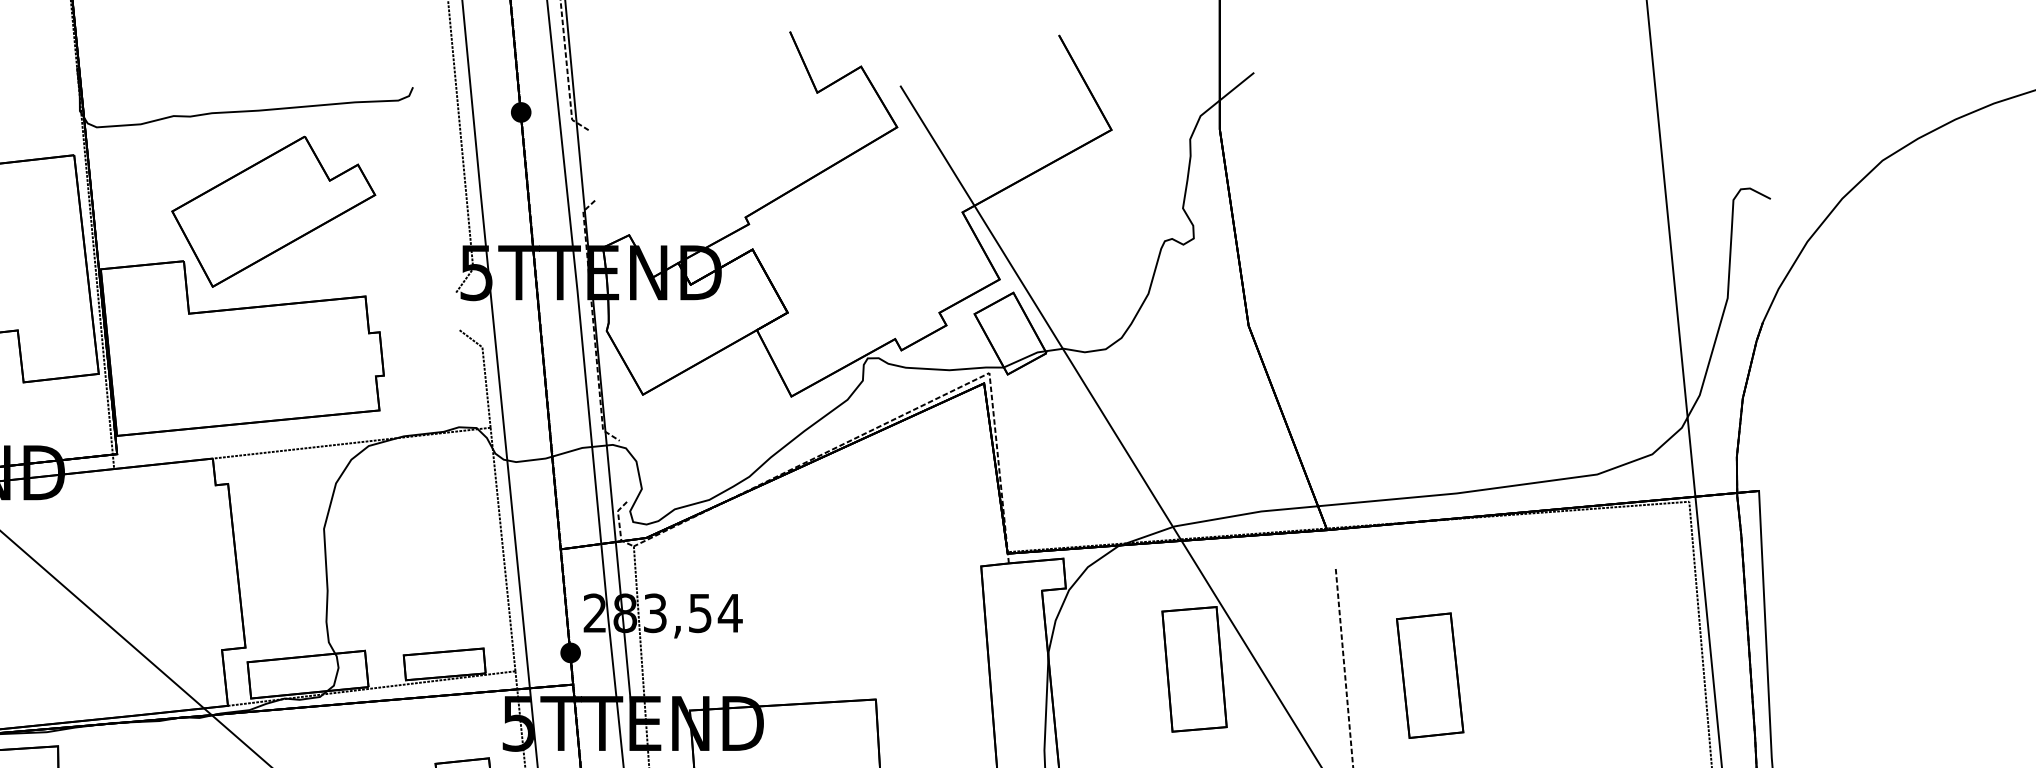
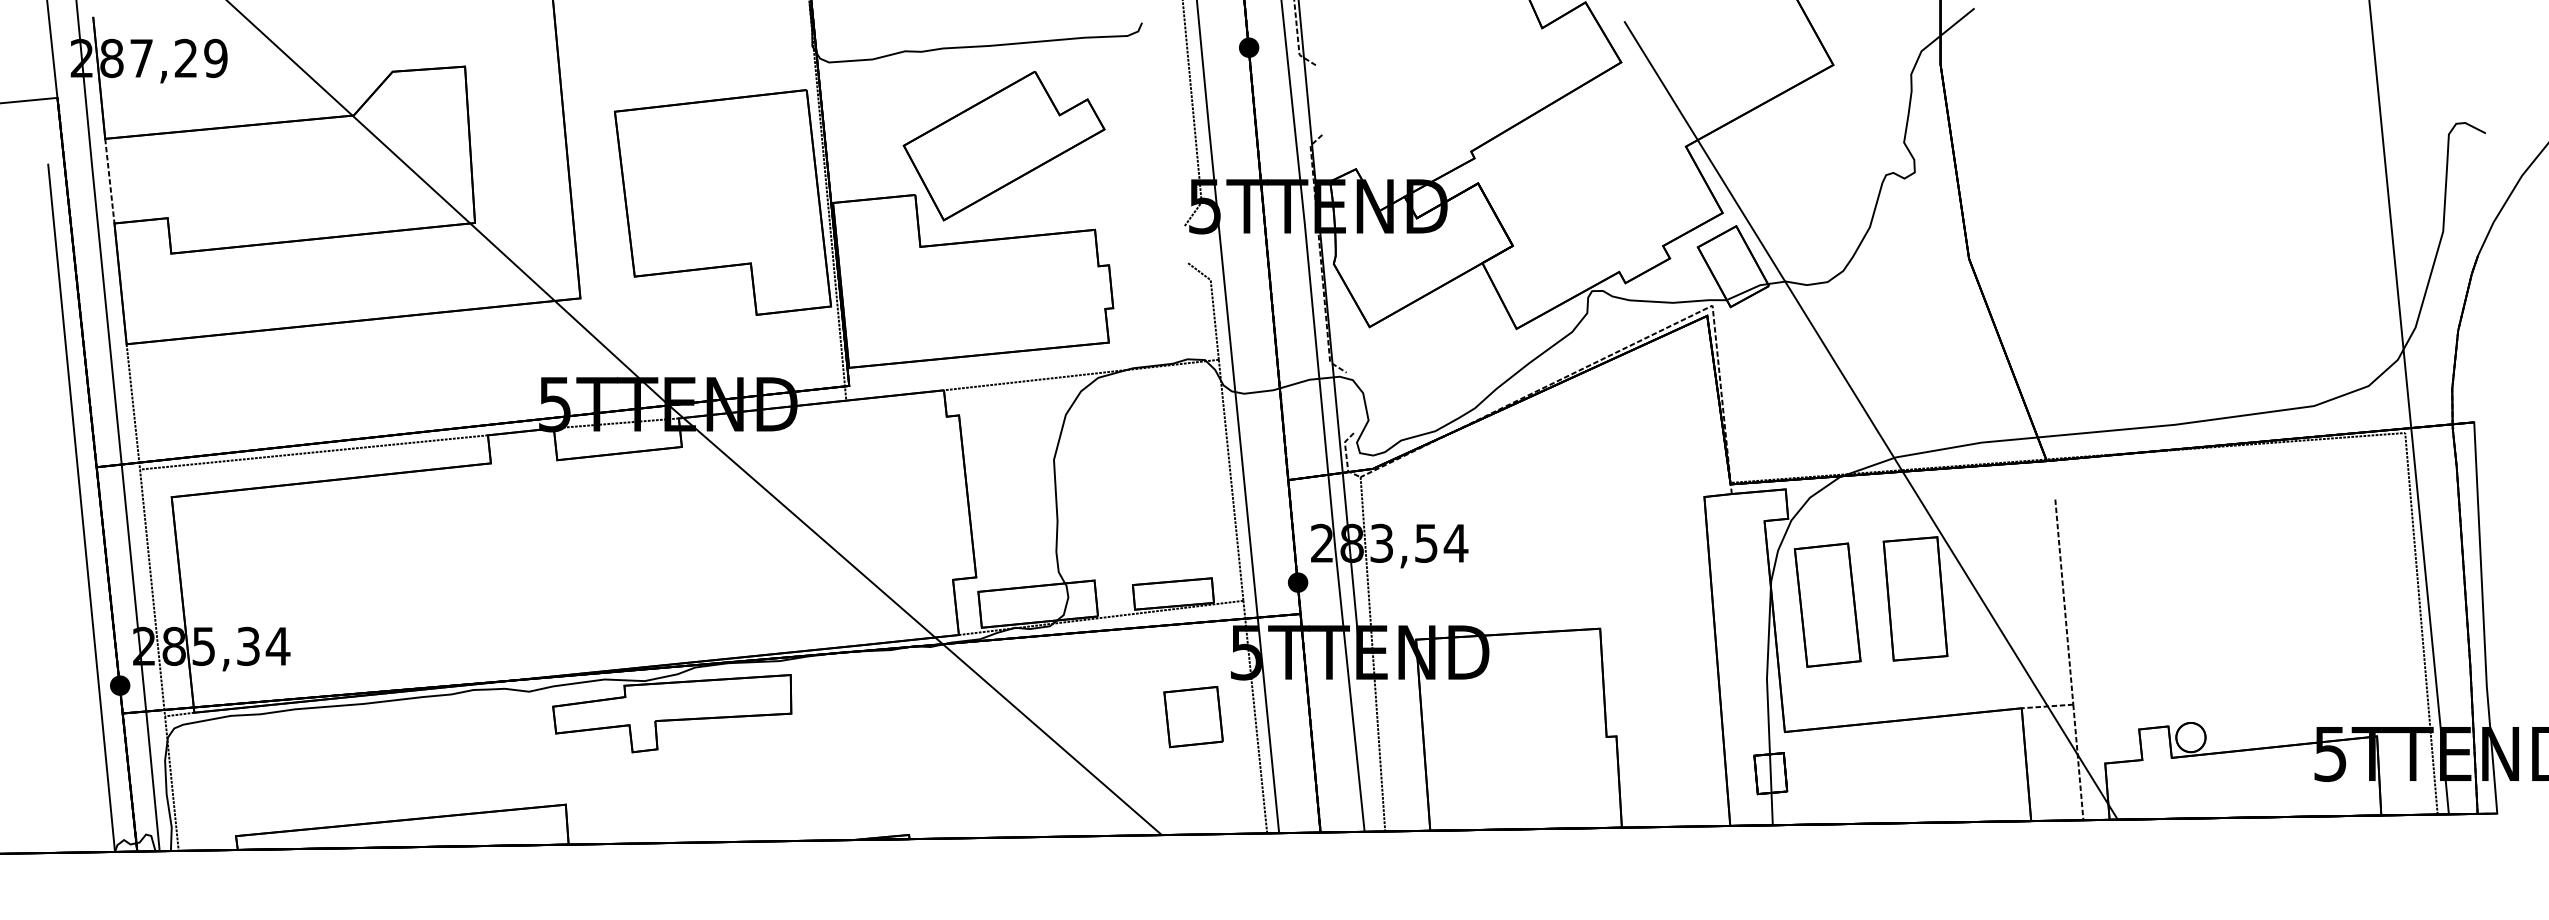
part: (1429, 675) -> (1827, 604), moved

